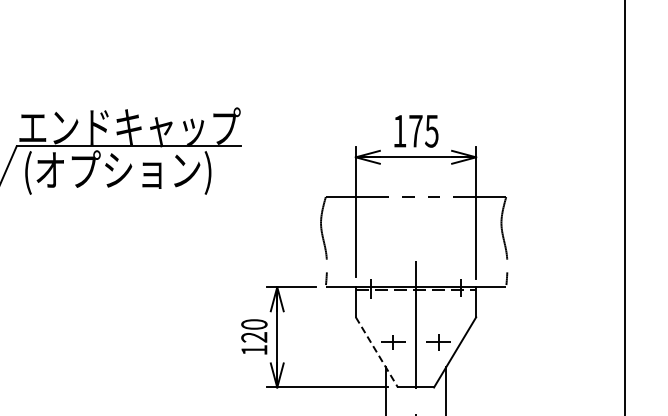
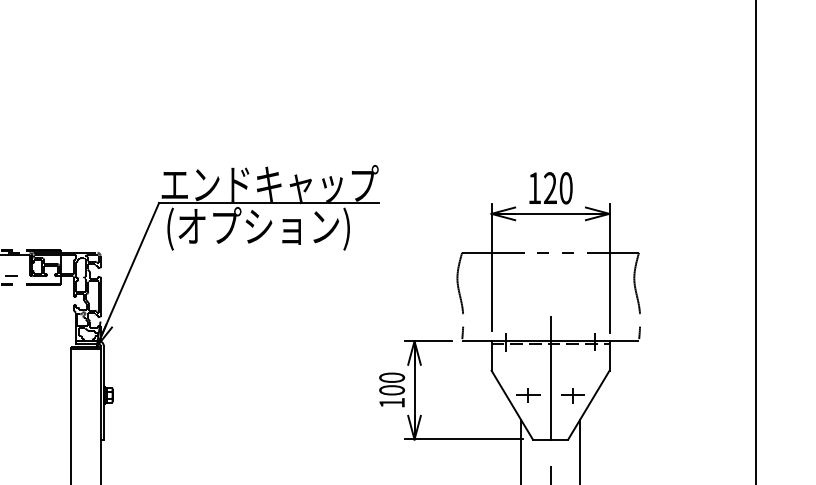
text: (424, 131) -> (558, 188), 175 -> 120
text: (254, 337) -> (392, 390), 120 -> 100
line: (377, 352) -> (512, 405), dashed -> solid

